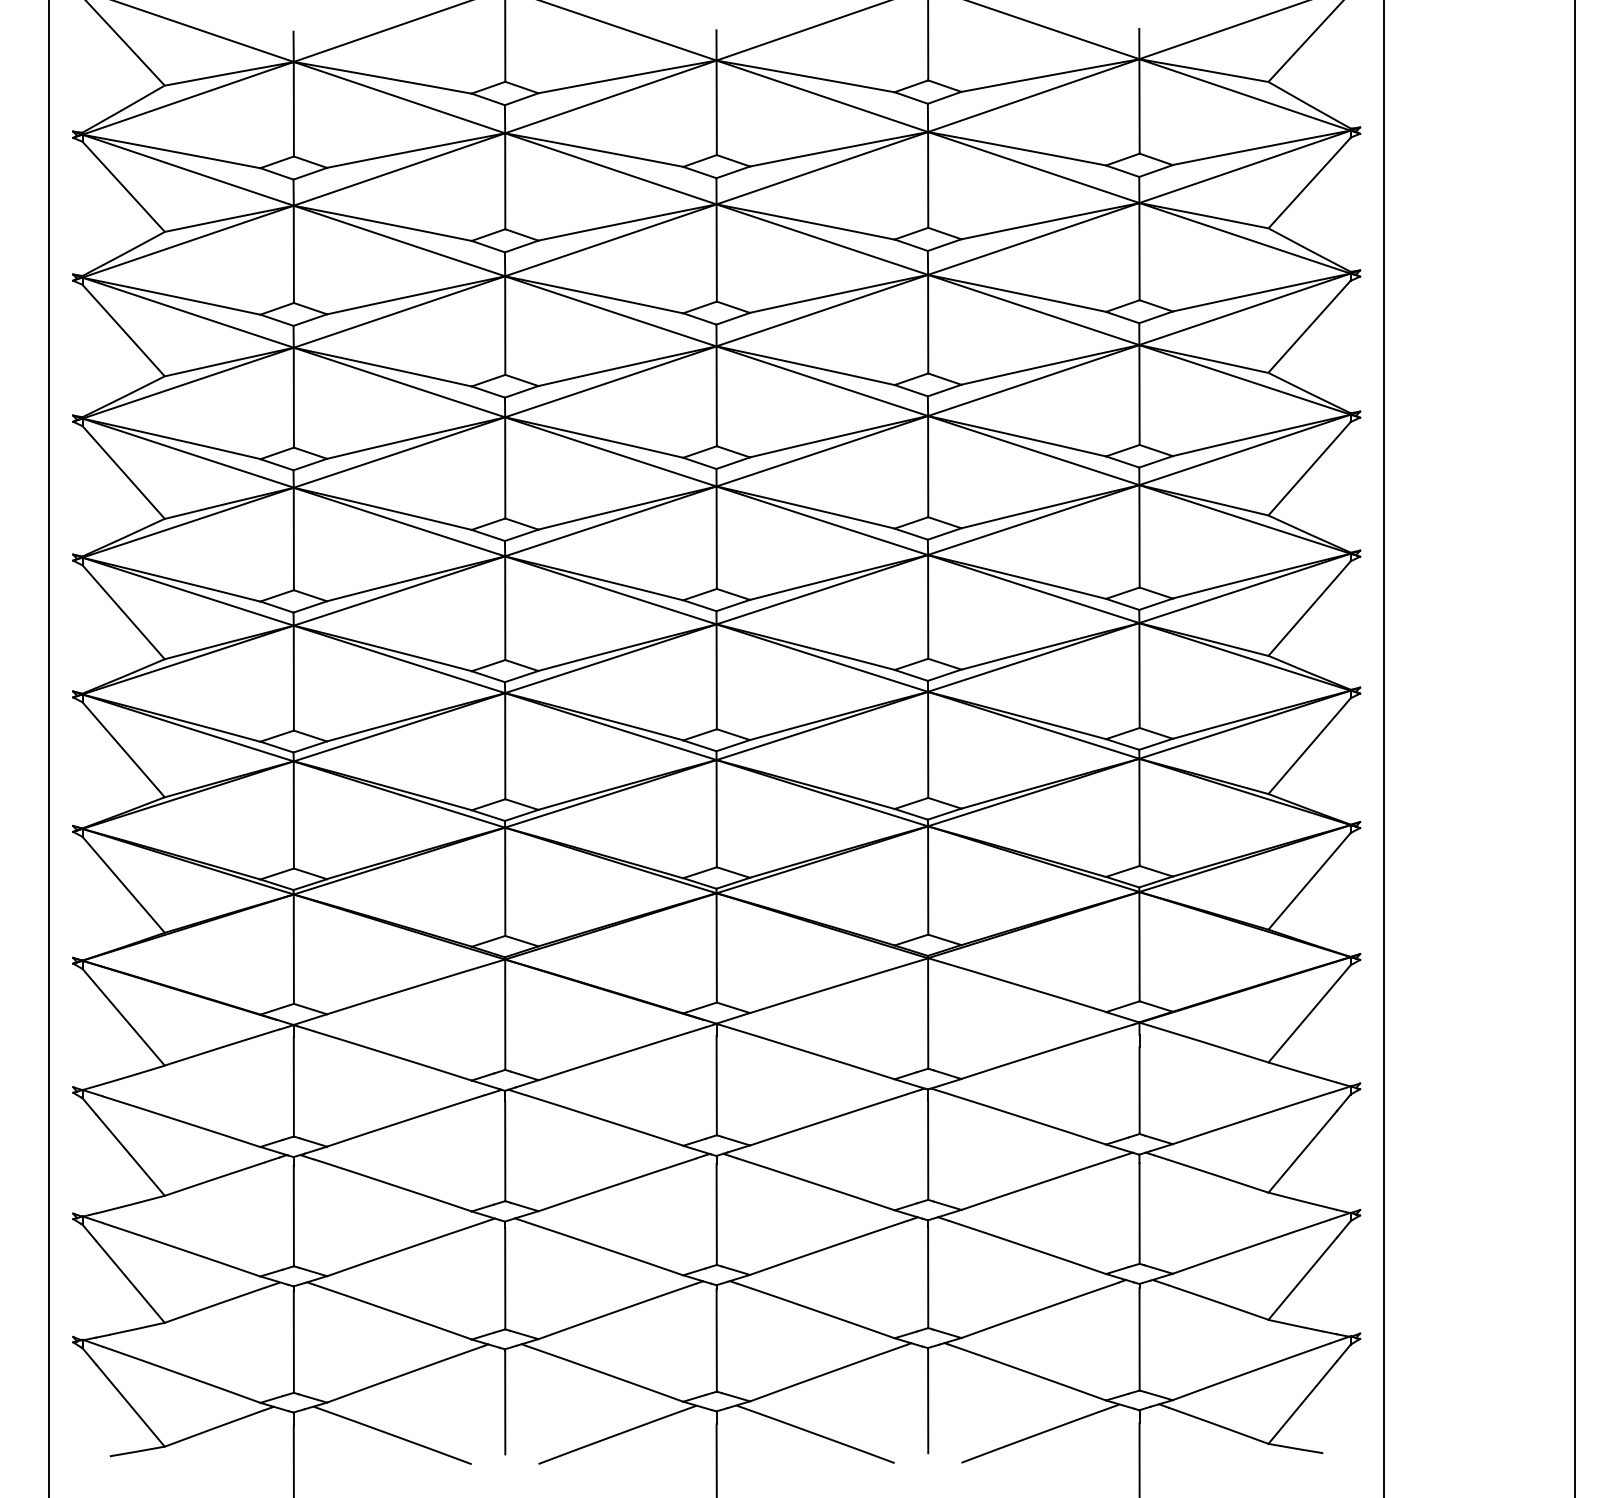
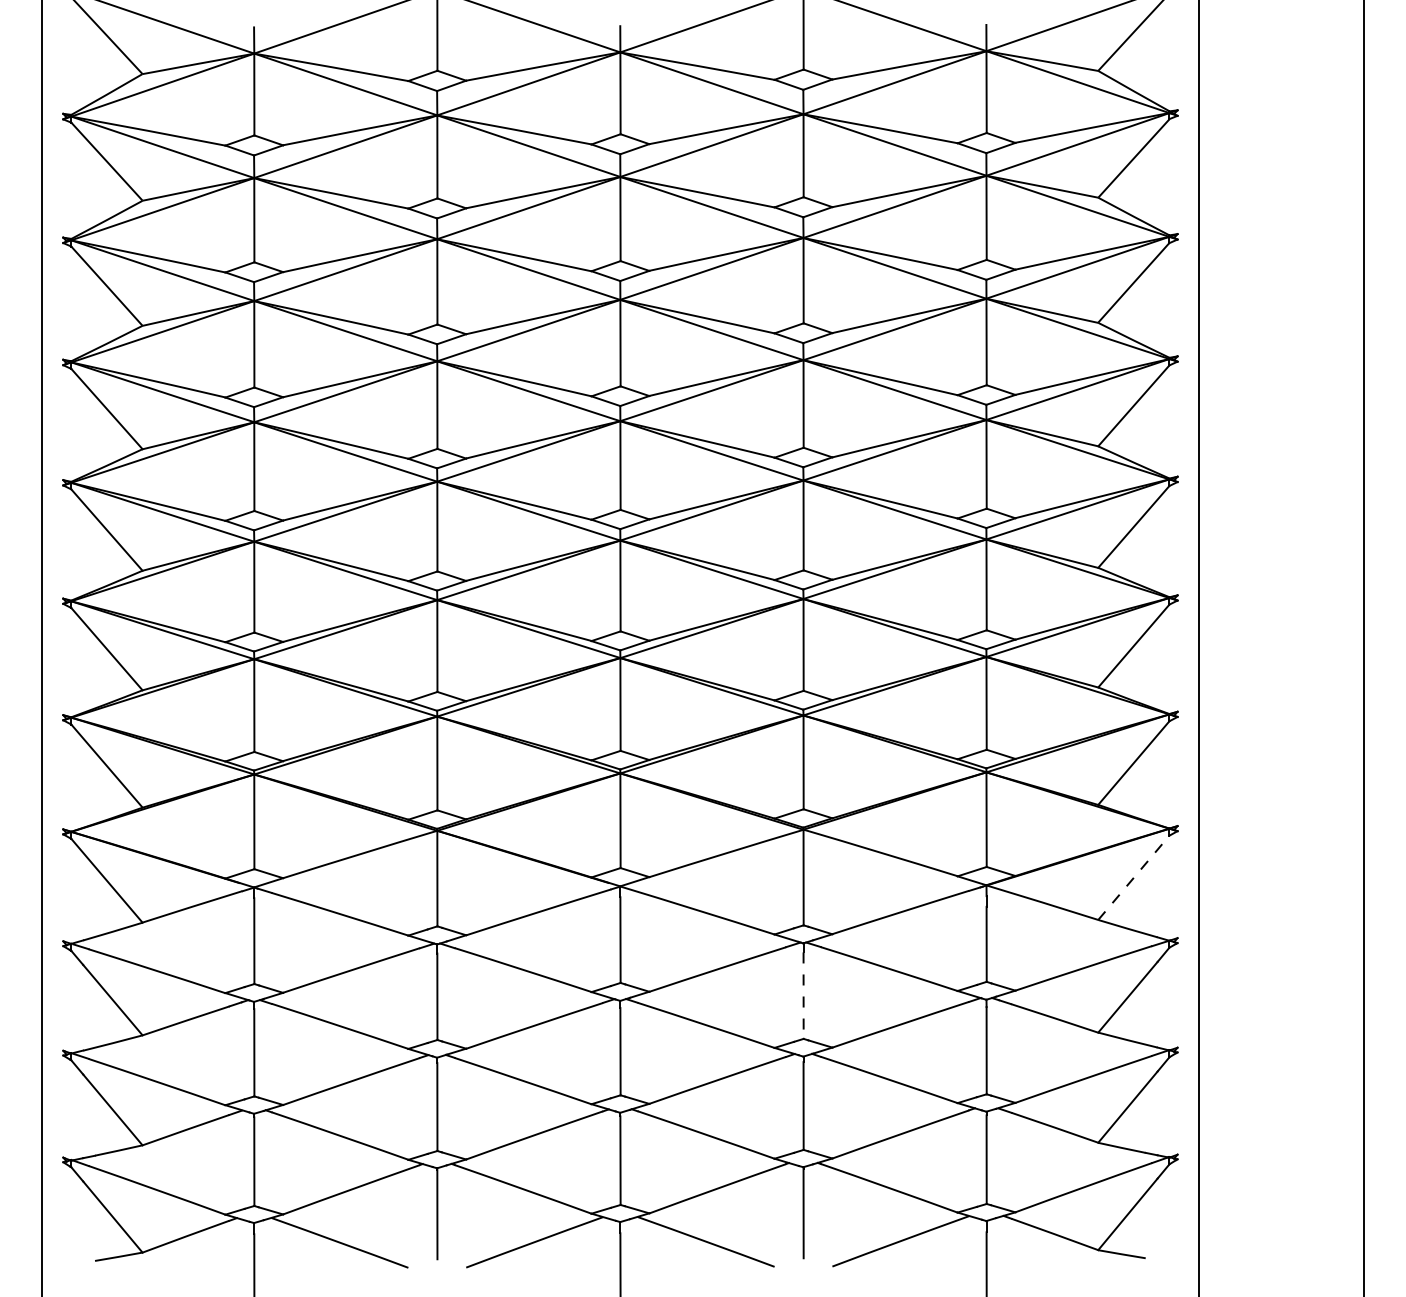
line: (1310, 1013) -> (1134, 877), solid -> dashed
line: (928, 1150) -> (803, 996), solid -> dashed

